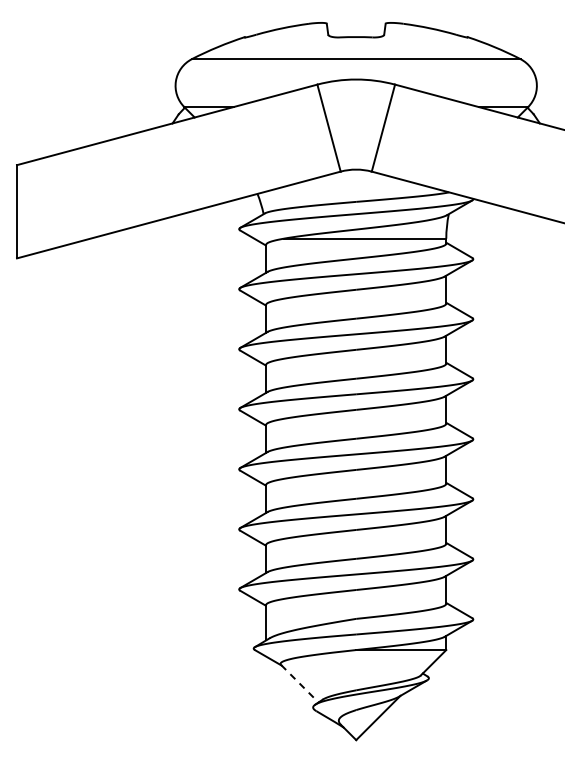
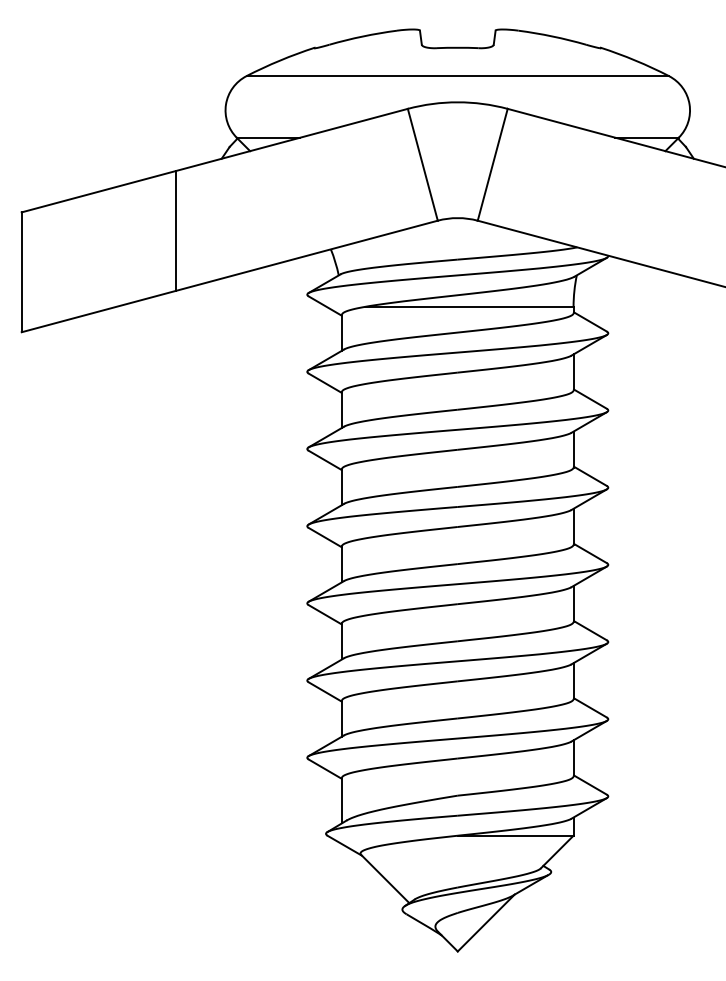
line: (137, 179) -> (176, 230), added
line: (300, 684) -> (386, 880), dashed -> solid

